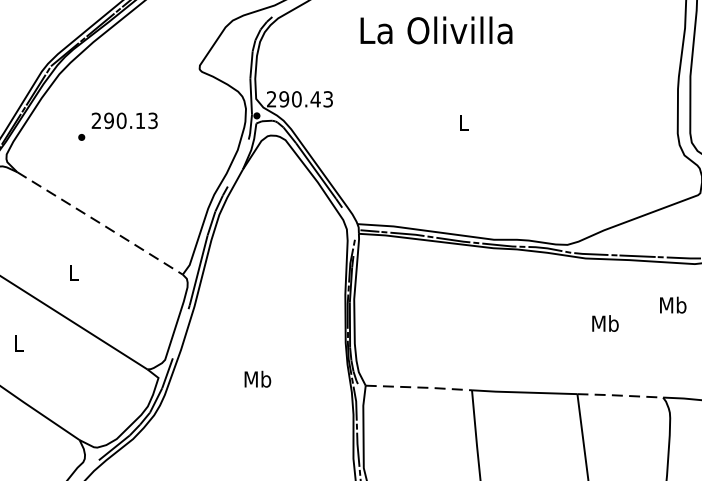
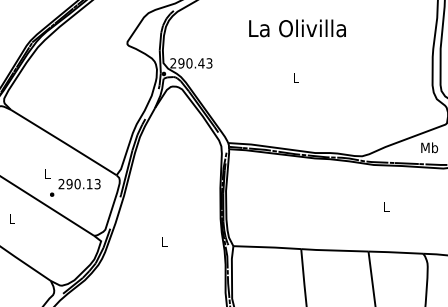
text: (436, 30) -> (297, 28), moved
text: (118, 126) -> (75, 187), moved
line: (101, 223) -> (64, 142), dashed -> solid
text: (672, 304) -> (429, 147), moved
text: (605, 323) -> (386, 206), Mb -> L
text: (257, 378) -> (164, 241), Mb -> L
line: (420, 387) -> (268, 247), dashed -> solid
line: (619, 395) -> (395, 252), dashed -> solid

